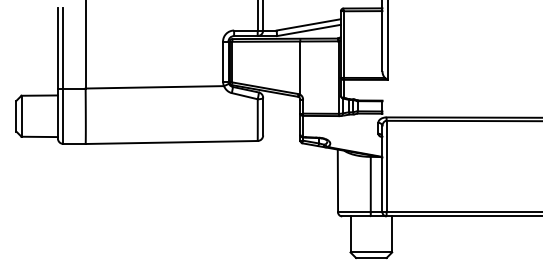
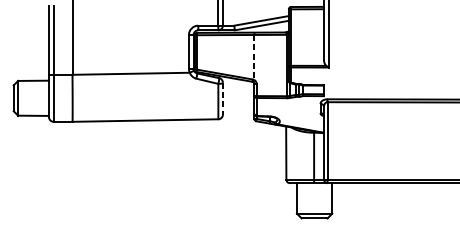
line: (300, 68) -> (254, 57), solid -> dashed
line: (263, 116) -> (223, 98), solid -> dashed

